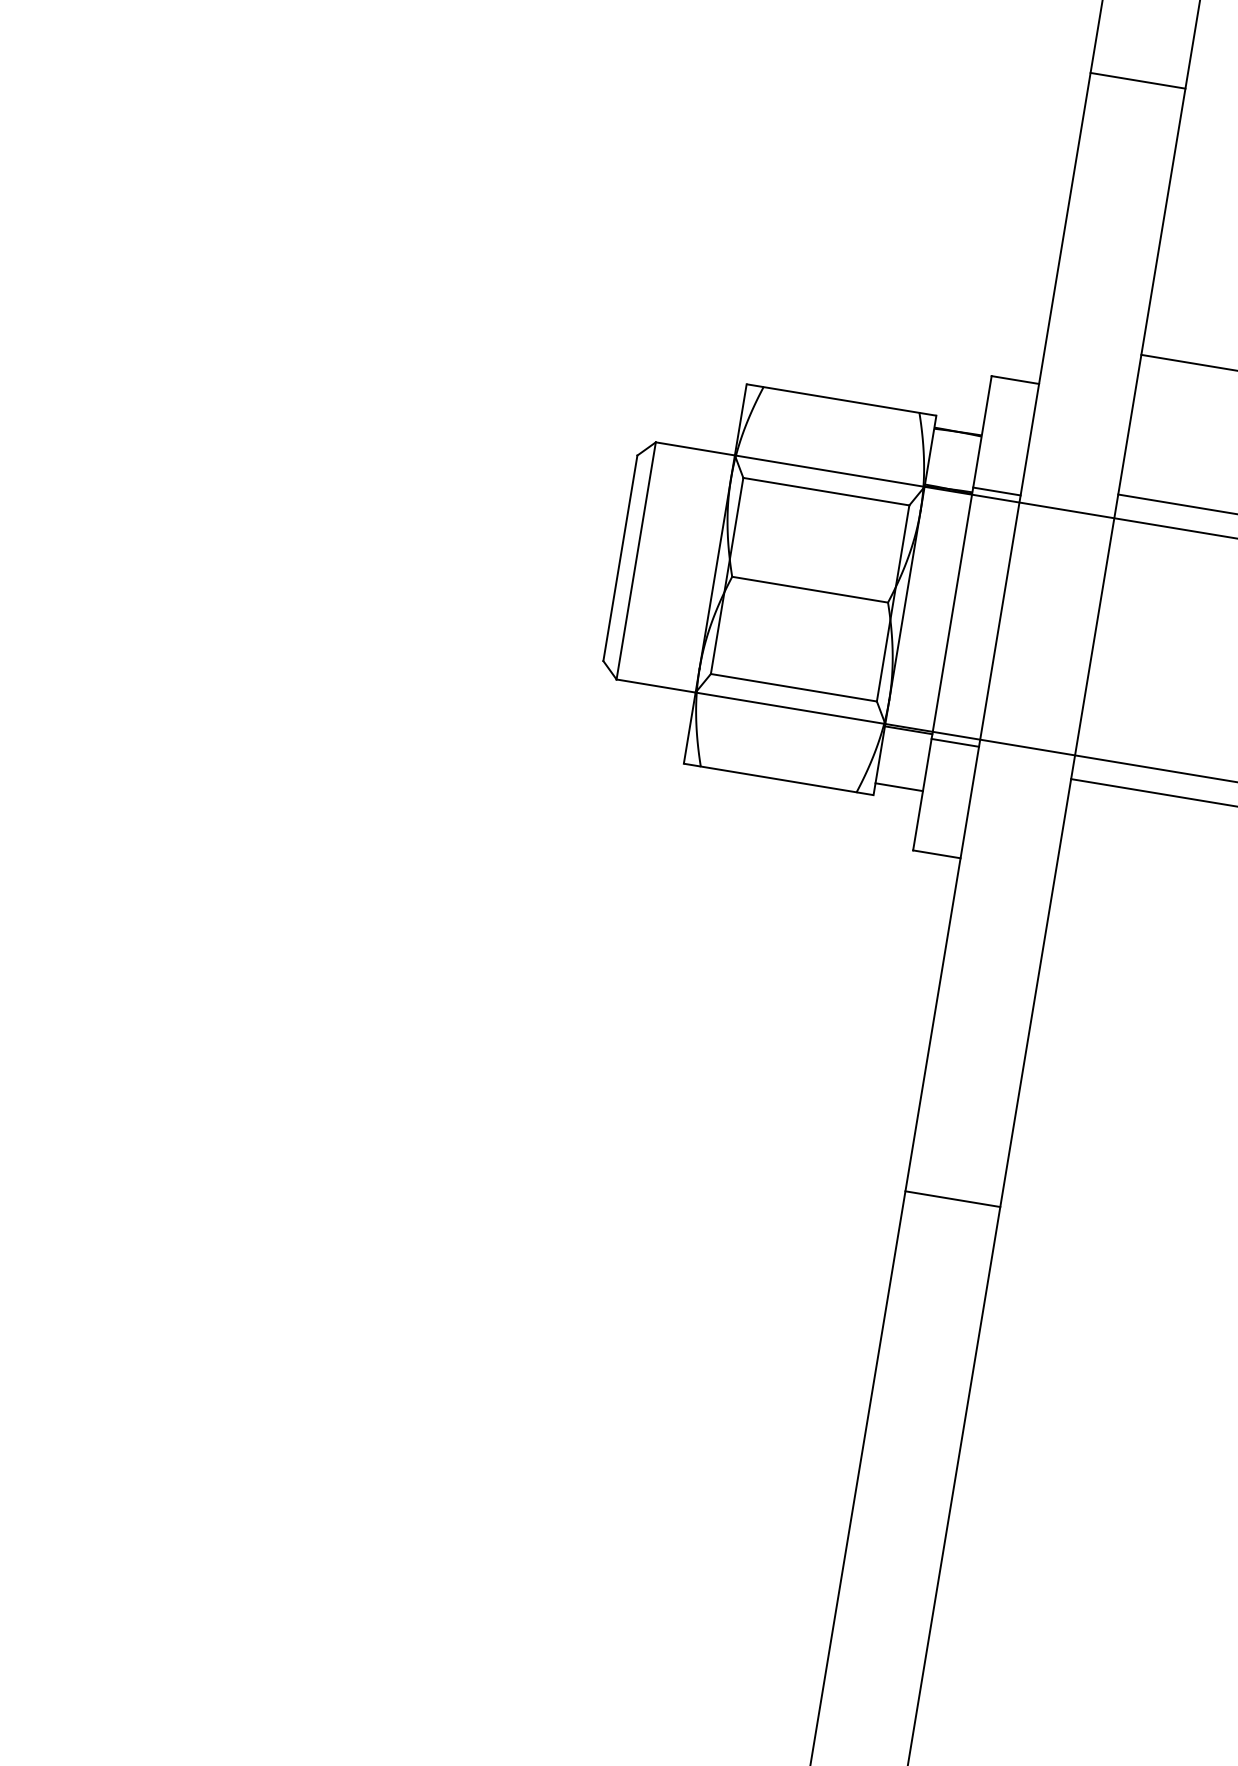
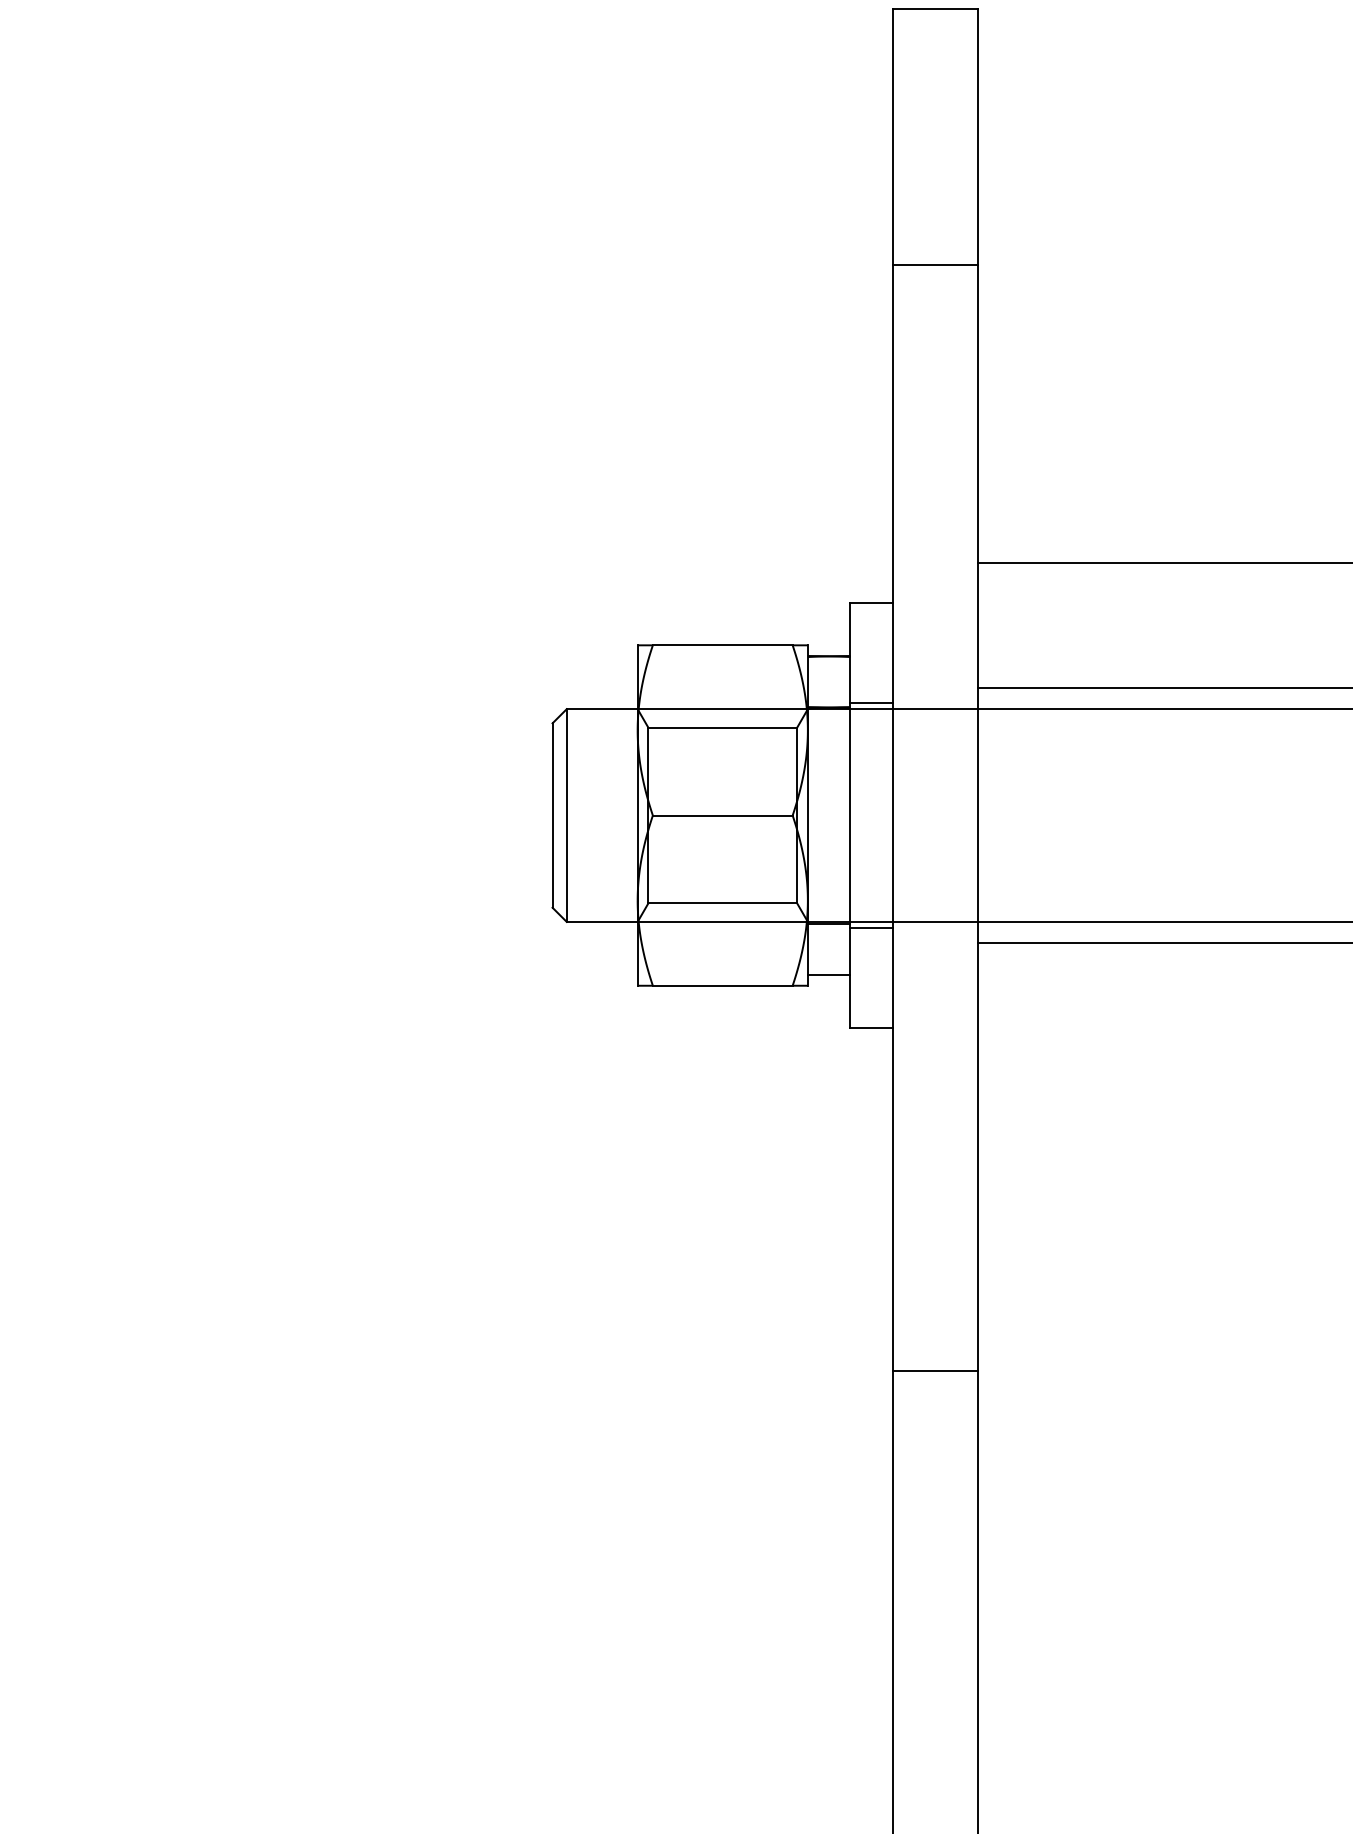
line: (1138, 80) -> (935, 264), moved
line: (952, 1199) -> (935, 1371), moved

